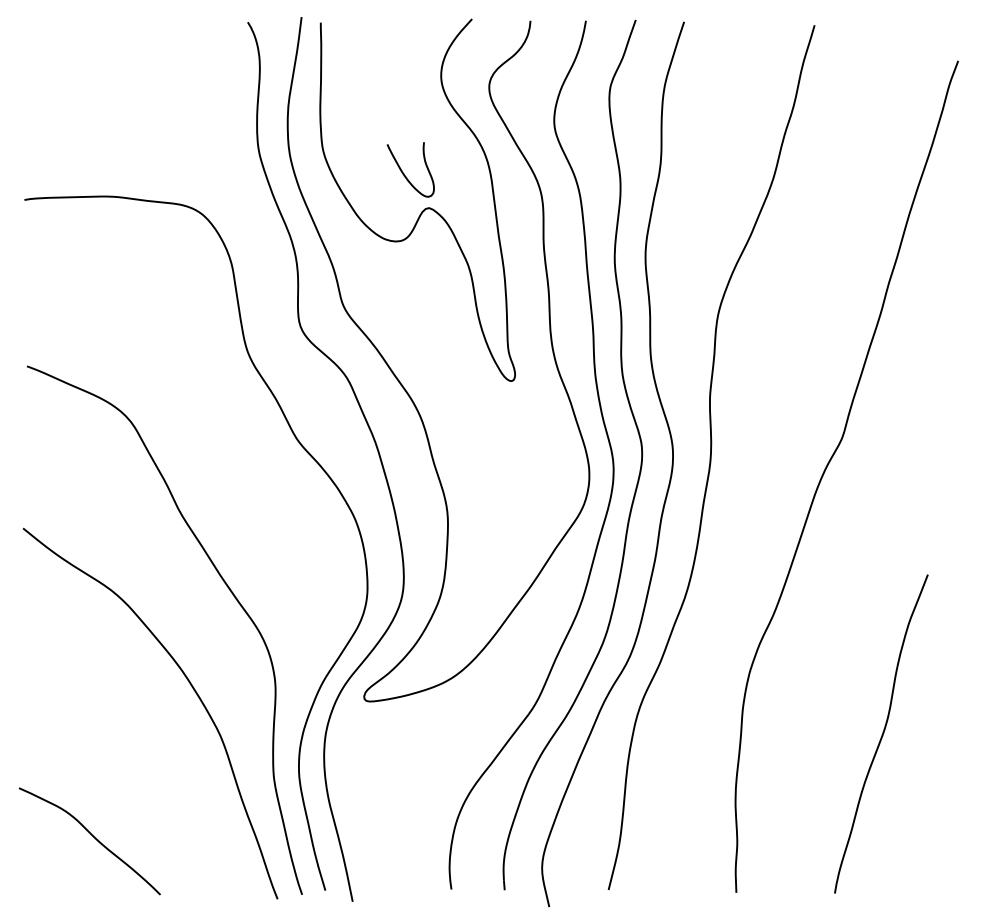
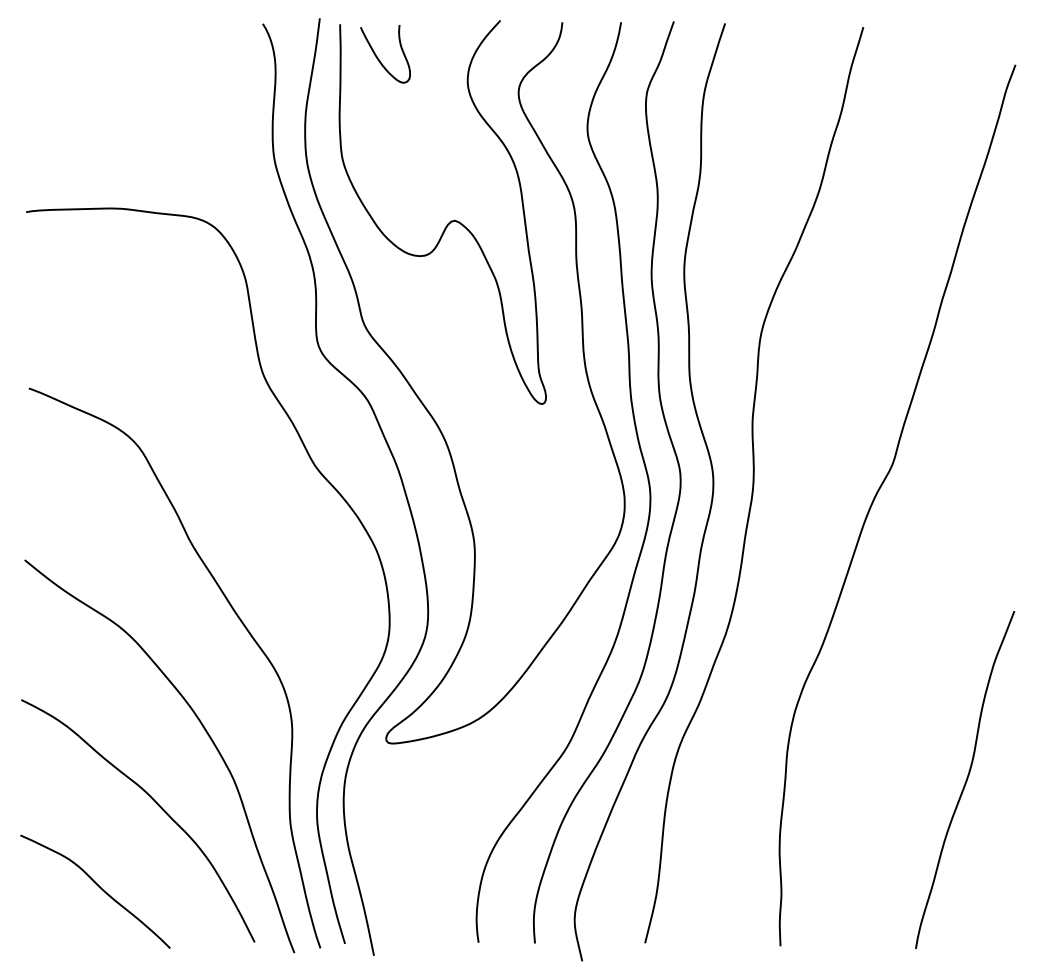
curve: (404, 172) -> (378, 57), moved
curve: (881, 734) -> (965, 780), moved
curve: (146, 758) -> (155, 803), added

